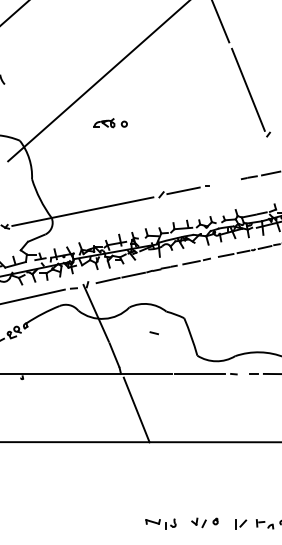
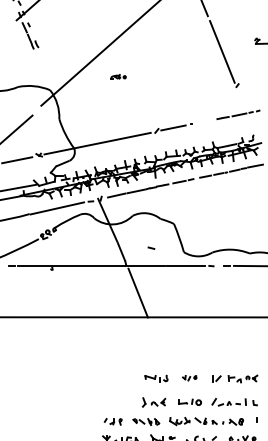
part: (110, 122) -> (118, 76), size x0.6
line: (154, 332) -> (151, 247), moved
part: (204, 523) -> (189, 378), size x0.7

